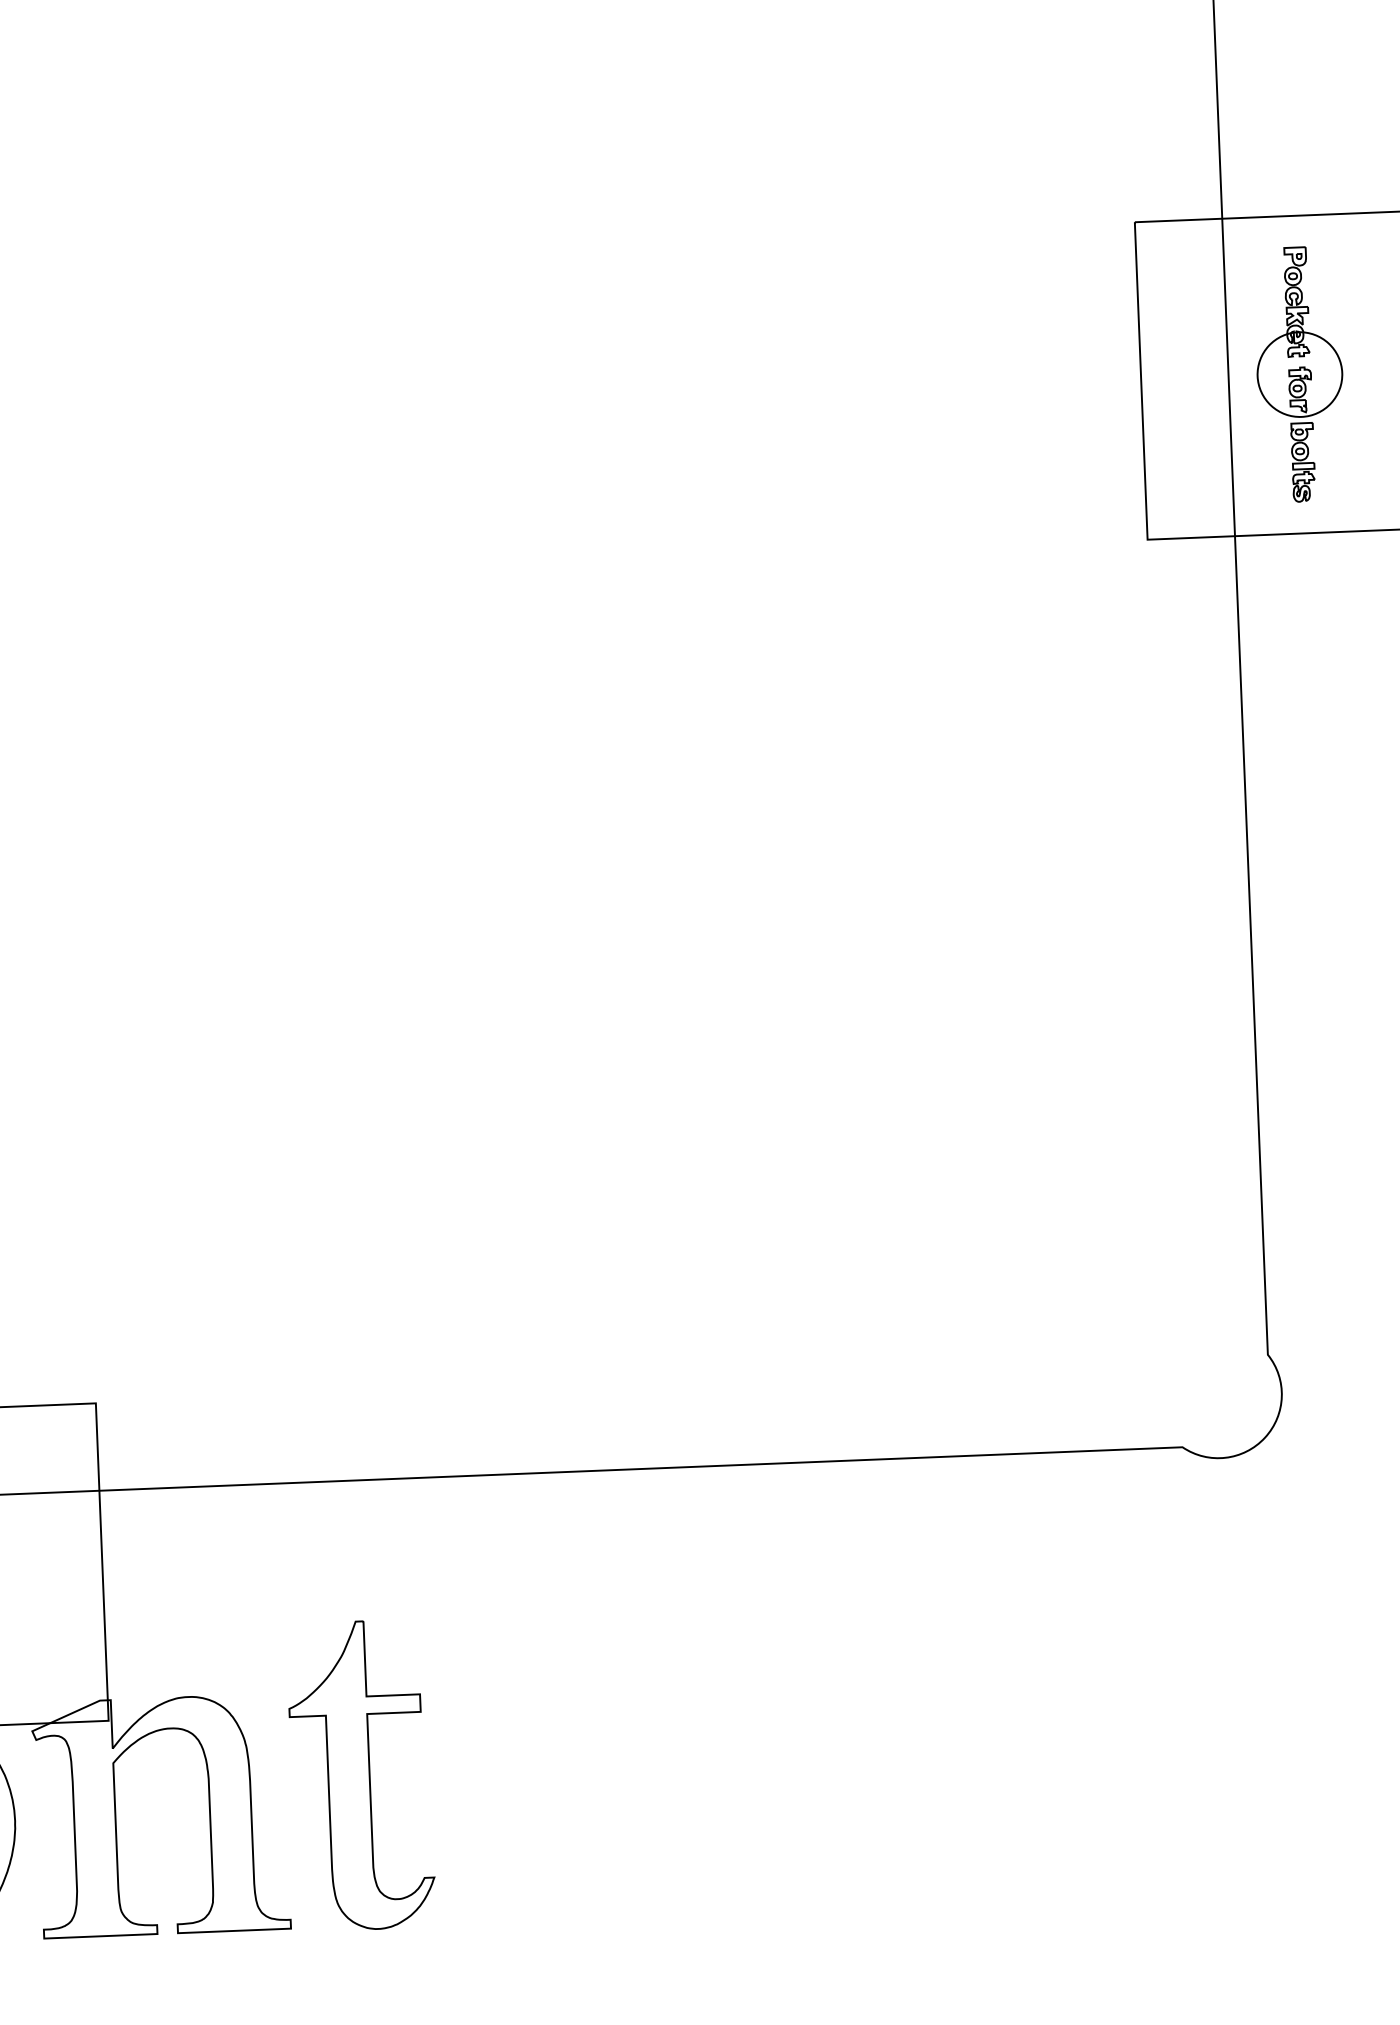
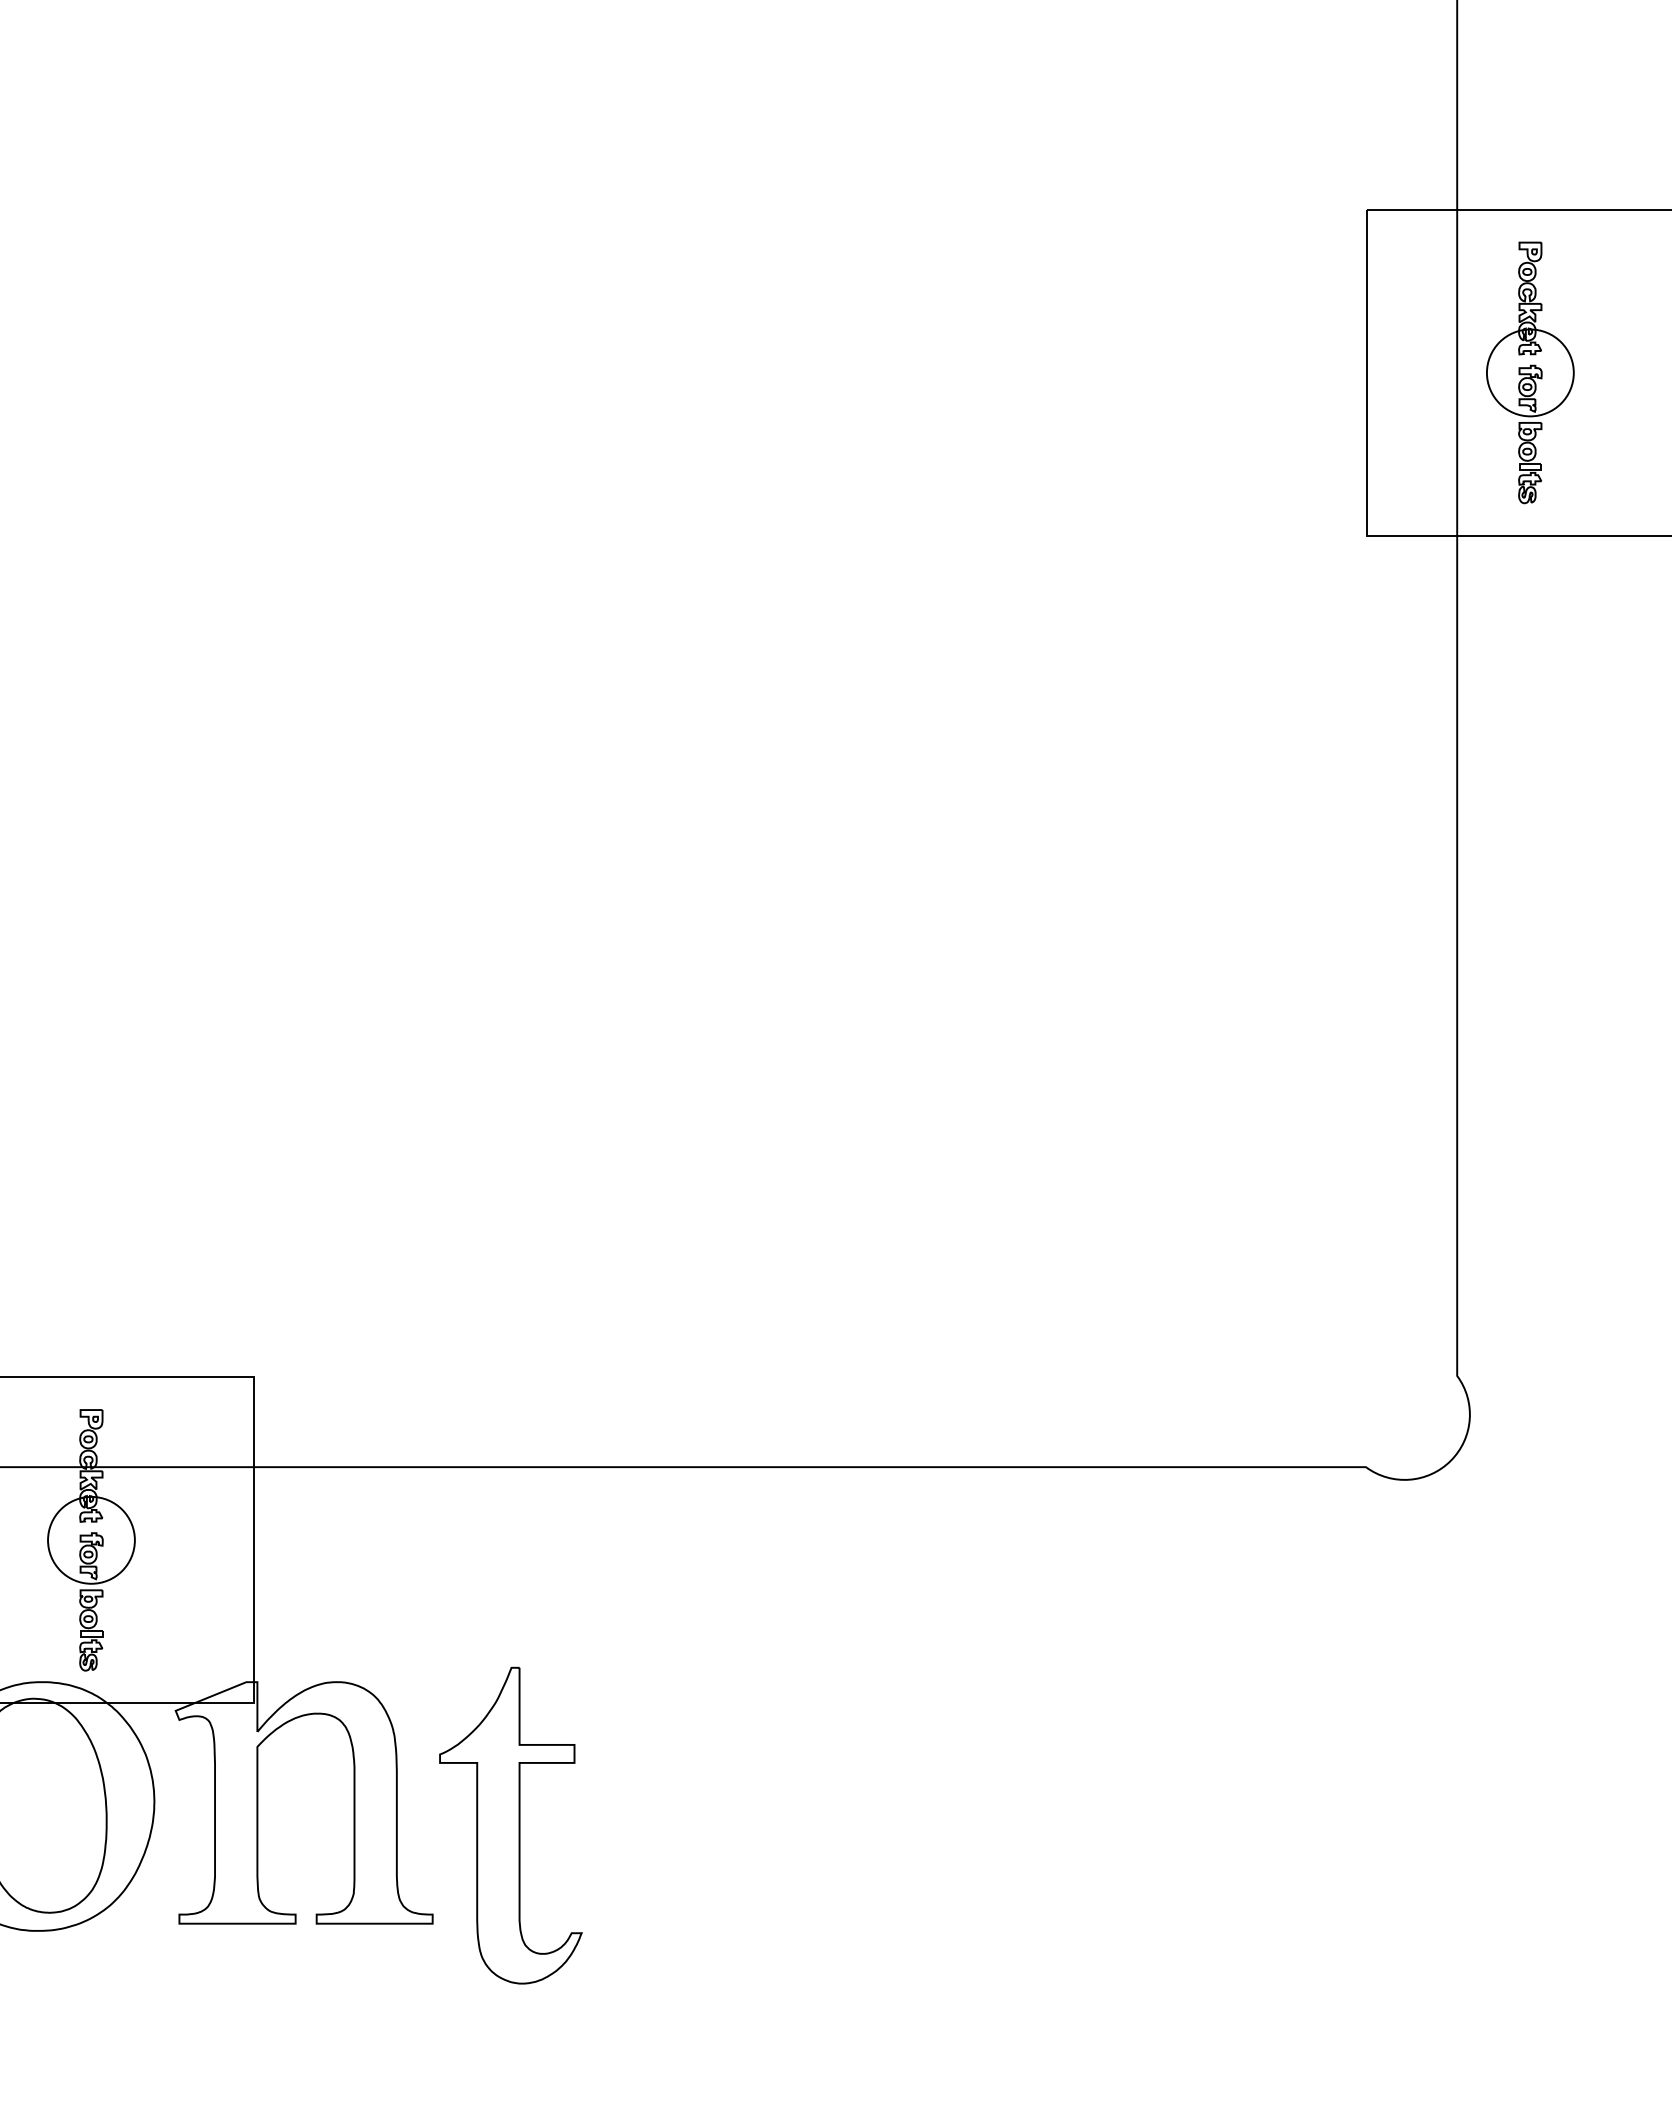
part: (360, 1775) -> (510, 1825), moved

